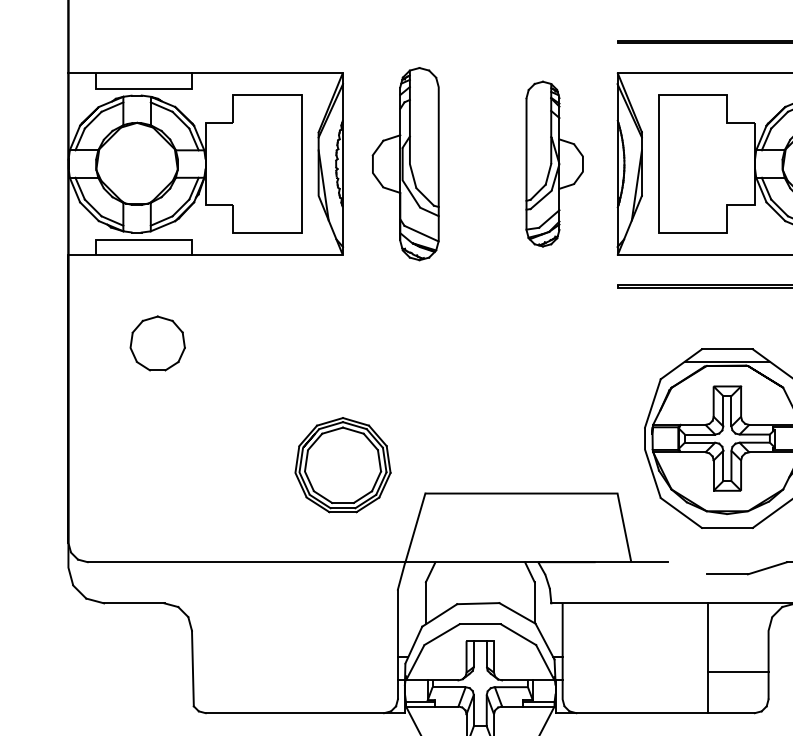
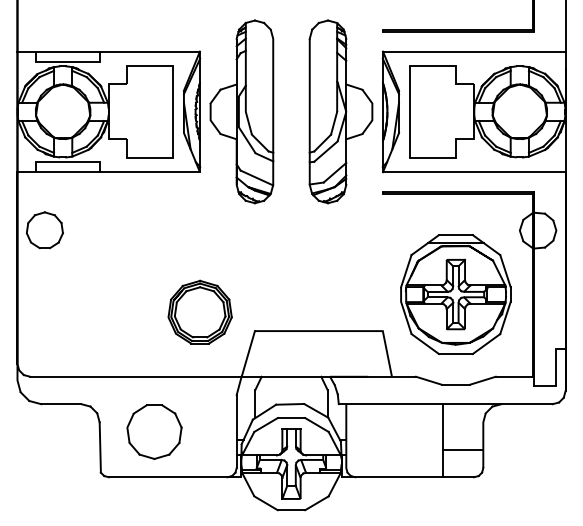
part: (405, 163) -> (241, 111), size x1.43
part: (553, 163) -> (340, 111), size x1.67
part: (157, 343) -> (44, 230), moved
line: (687, 567) -> (429, 380), added
part: (274, 644) -> (154, 431), added

